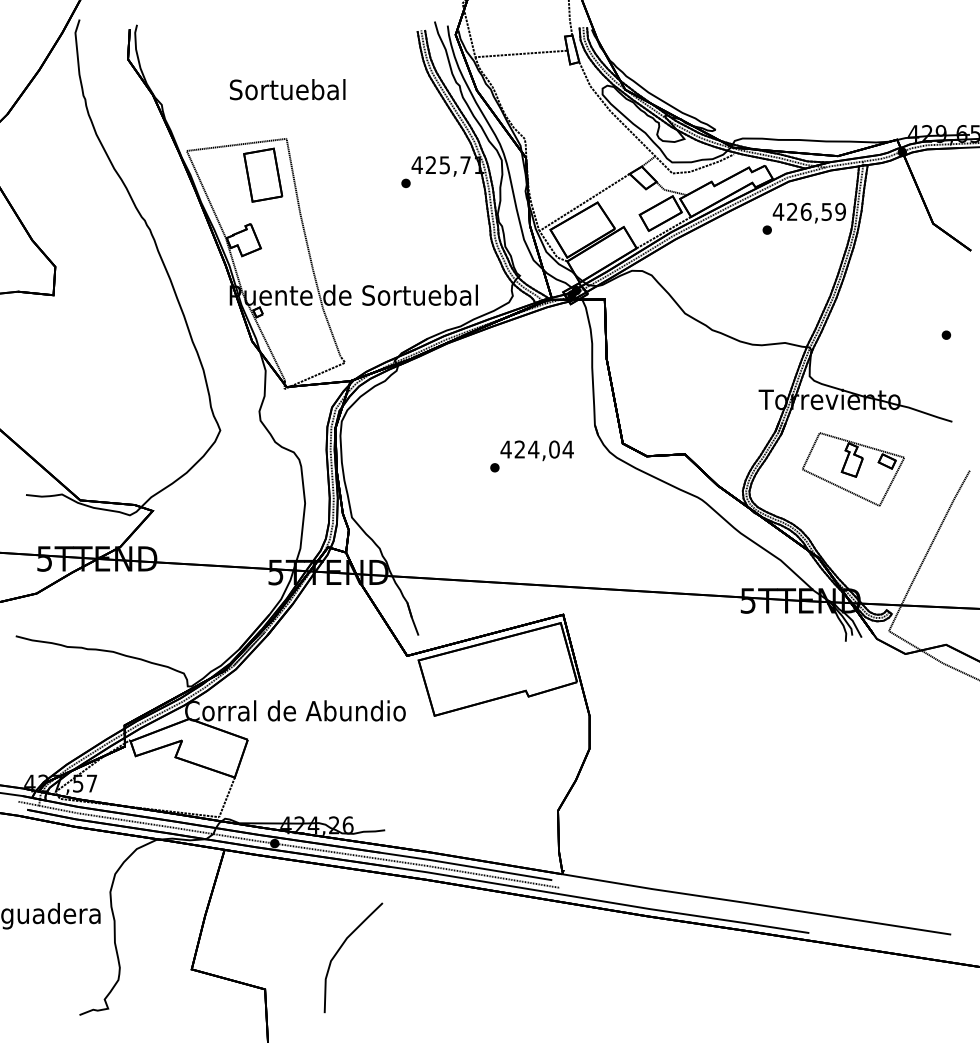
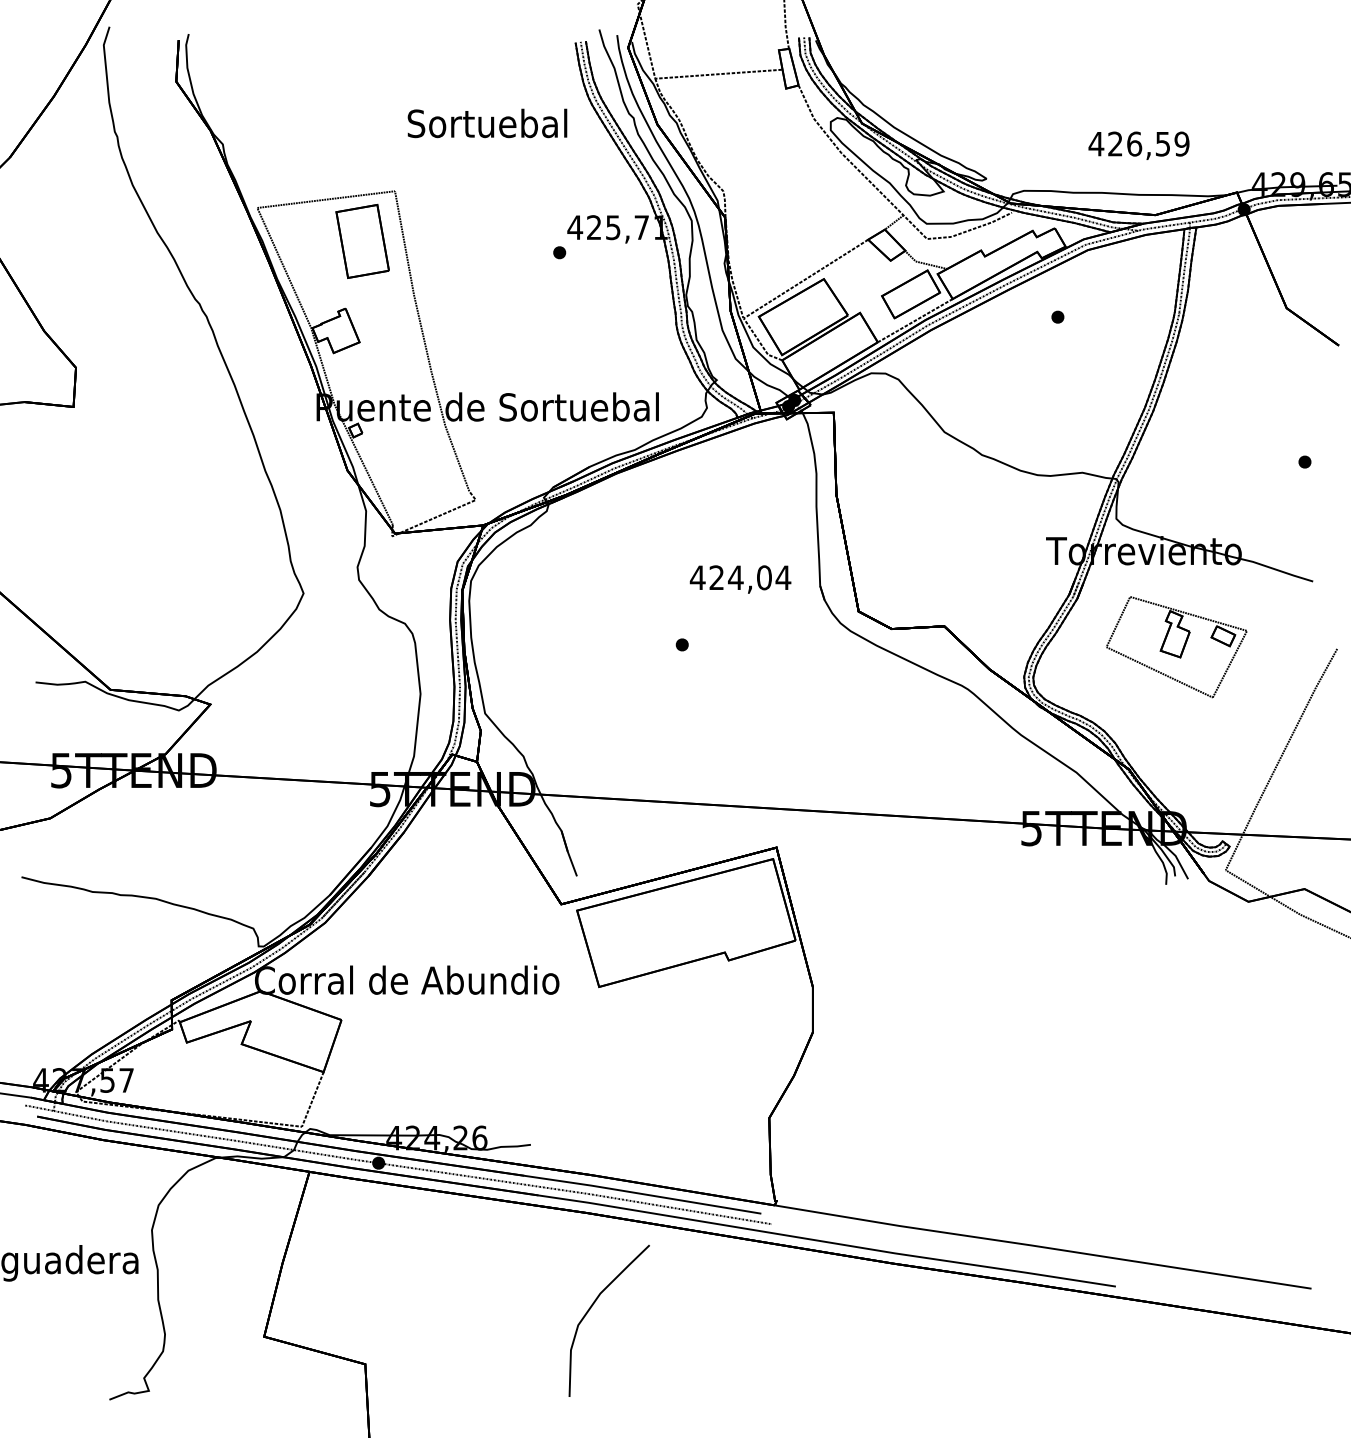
text: (287, 89) -> (487, 123), moved
text: (809, 212) -> (1138, 145), moved
text: (537, 450) -> (740, 579), moved
curve: (340, 948) -> (591, 1308), moved

